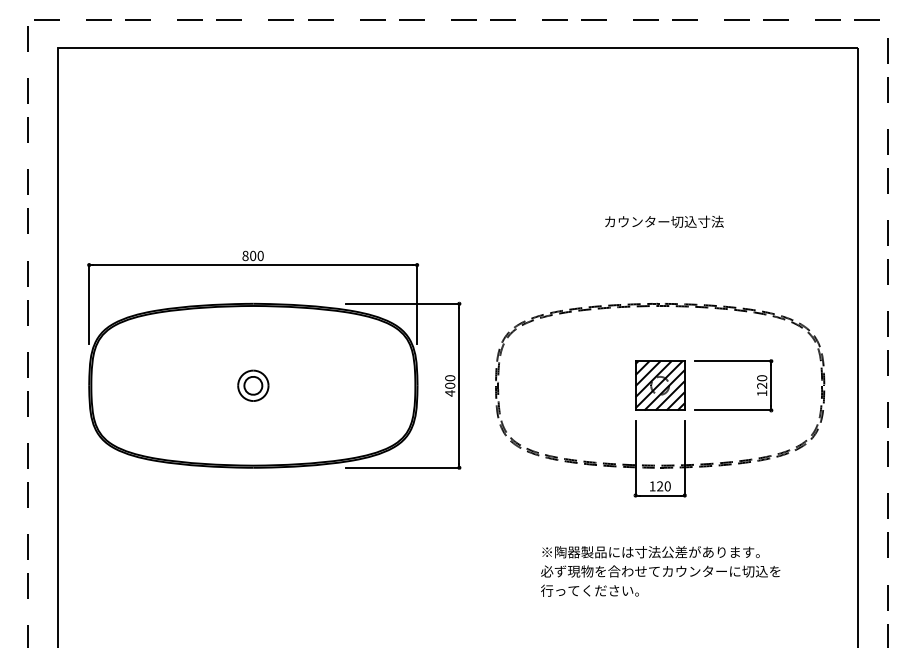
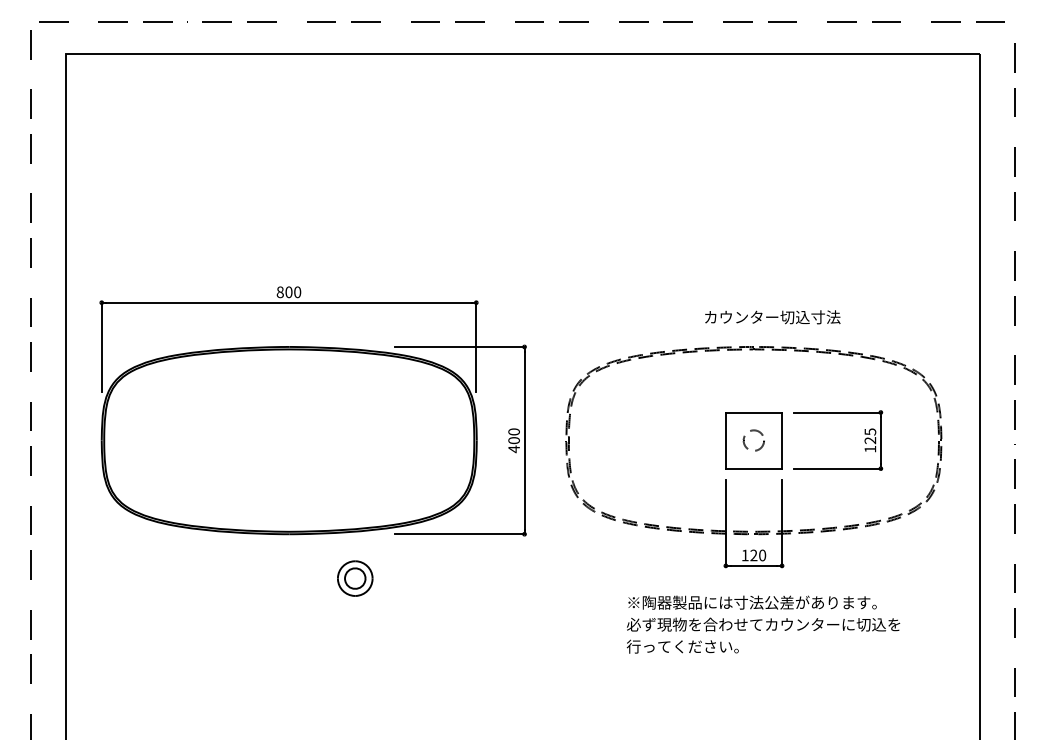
text: (664, 222) -> (772, 317), moved
text: (762, 377) -> (870, 431), 120 -> 125
part: (253, 385) -> (355, 578), moved
hatch: (659, 385) -> (753, 440), removed
text: (660, 571) -> (763, 624), moved

